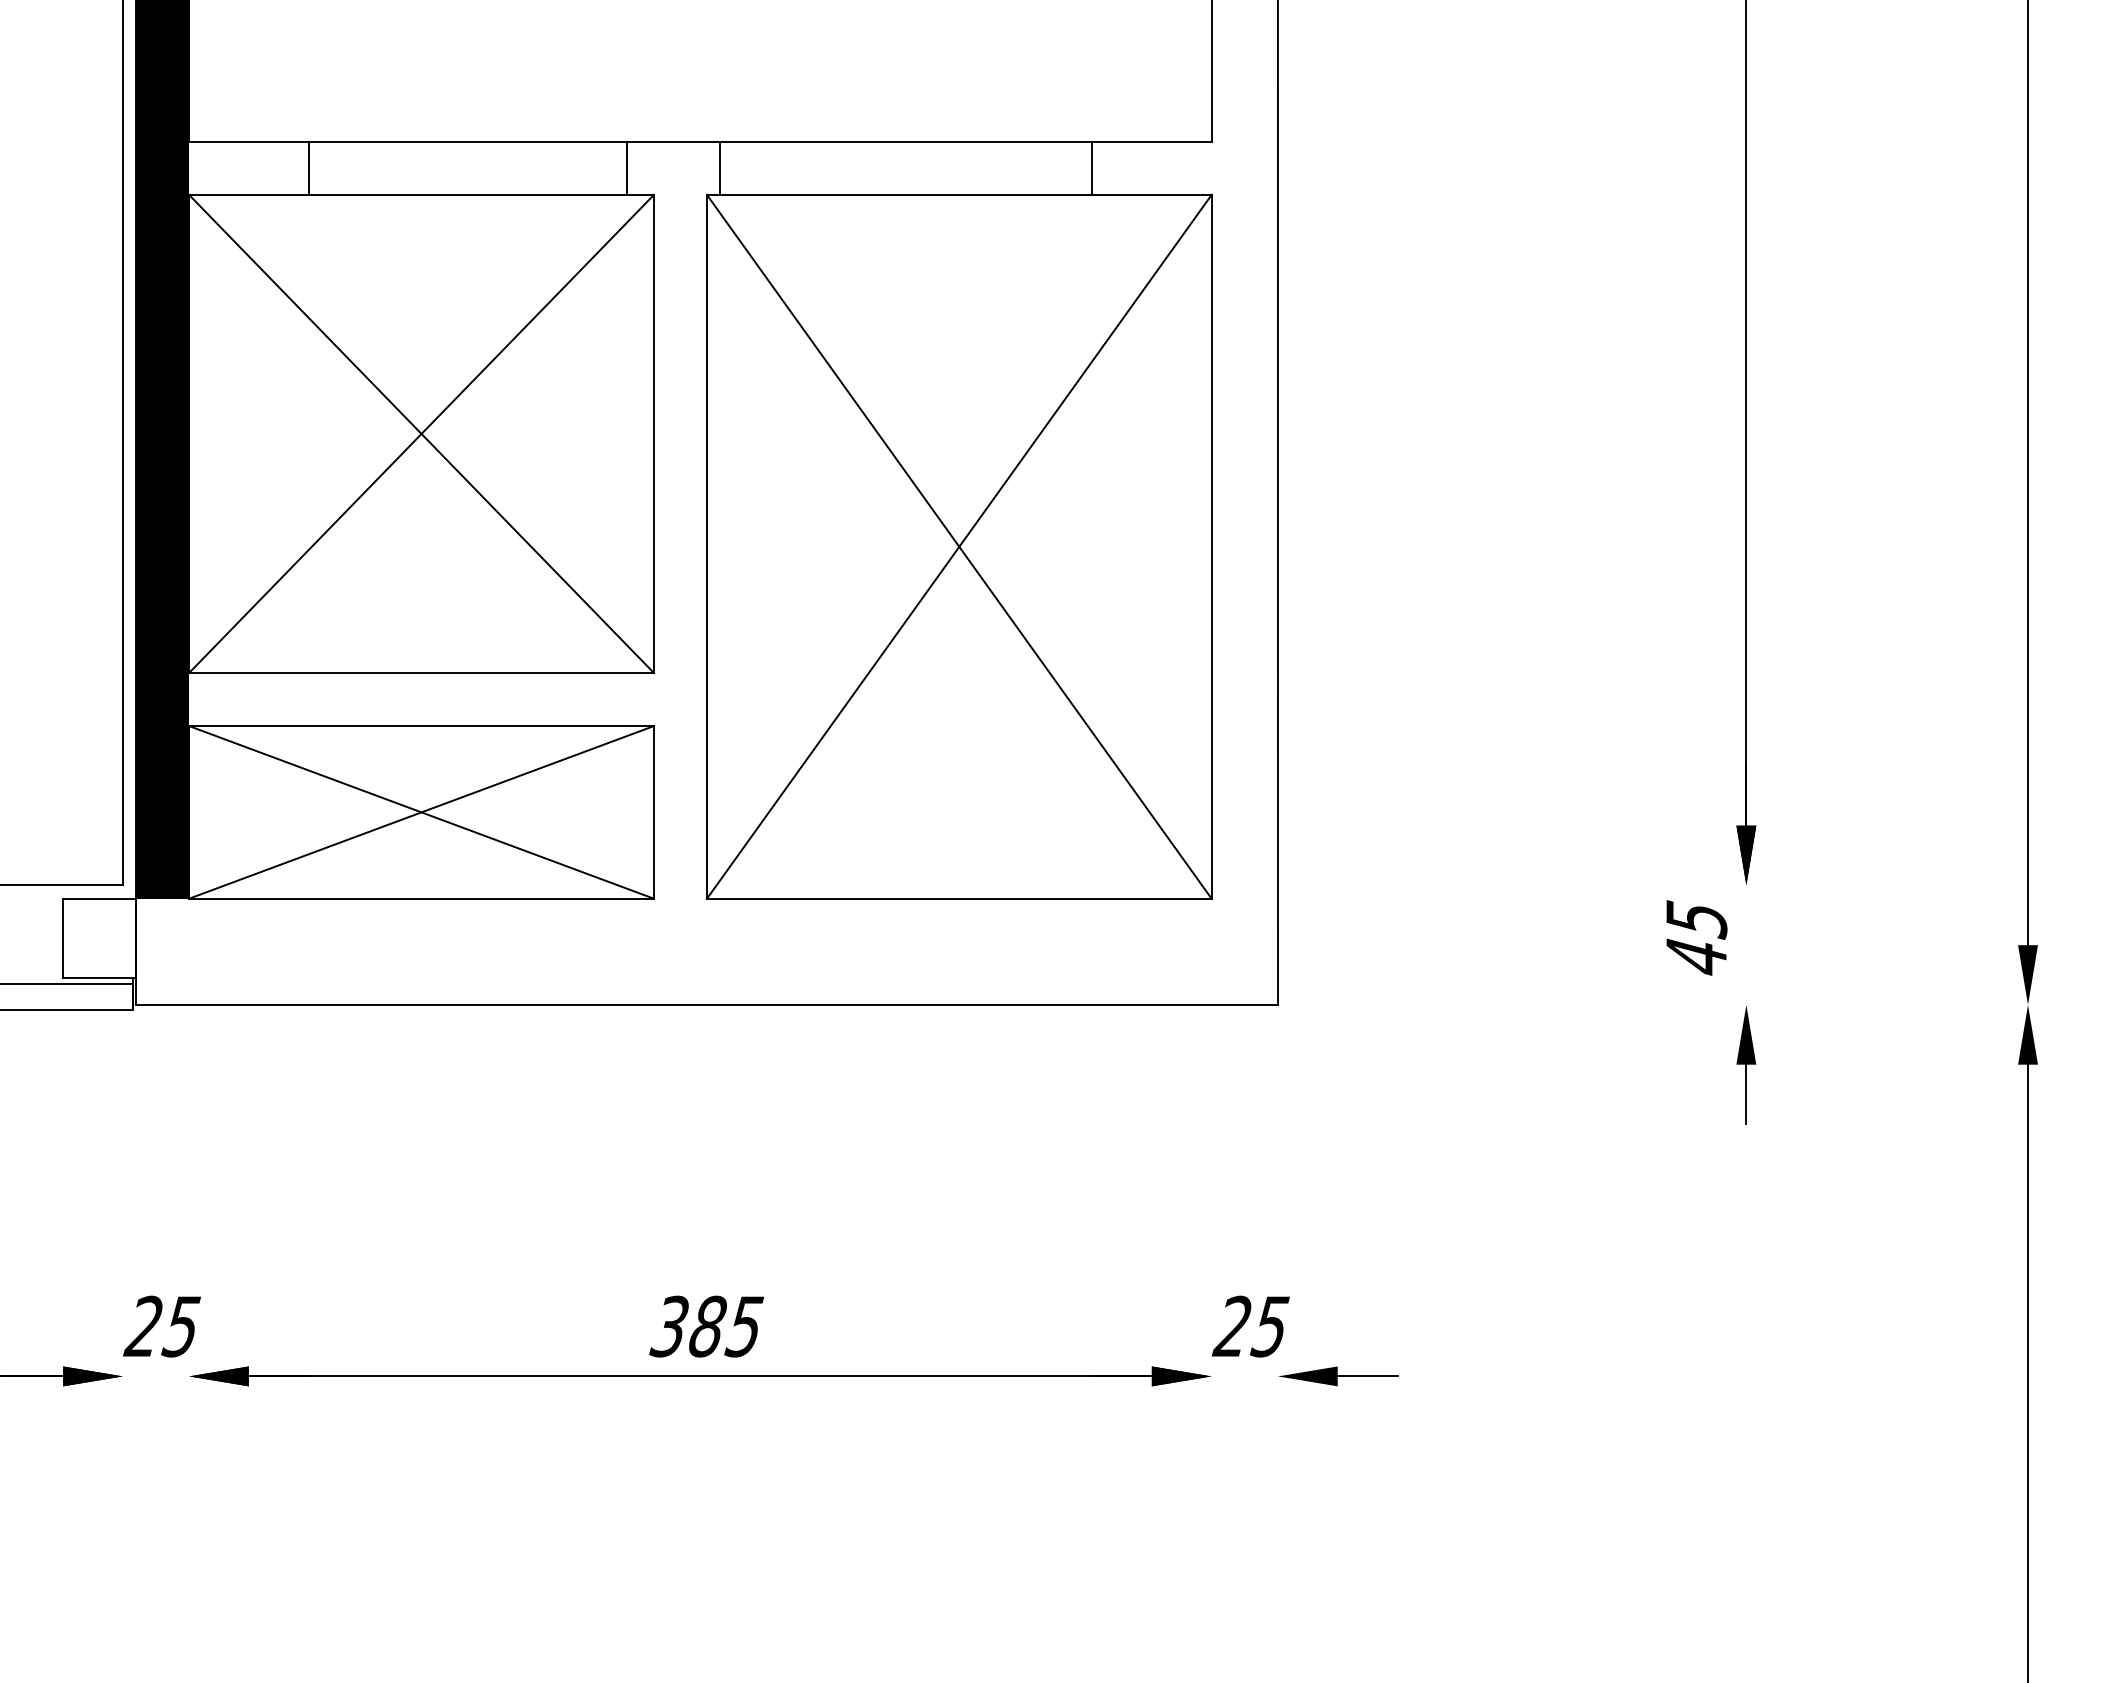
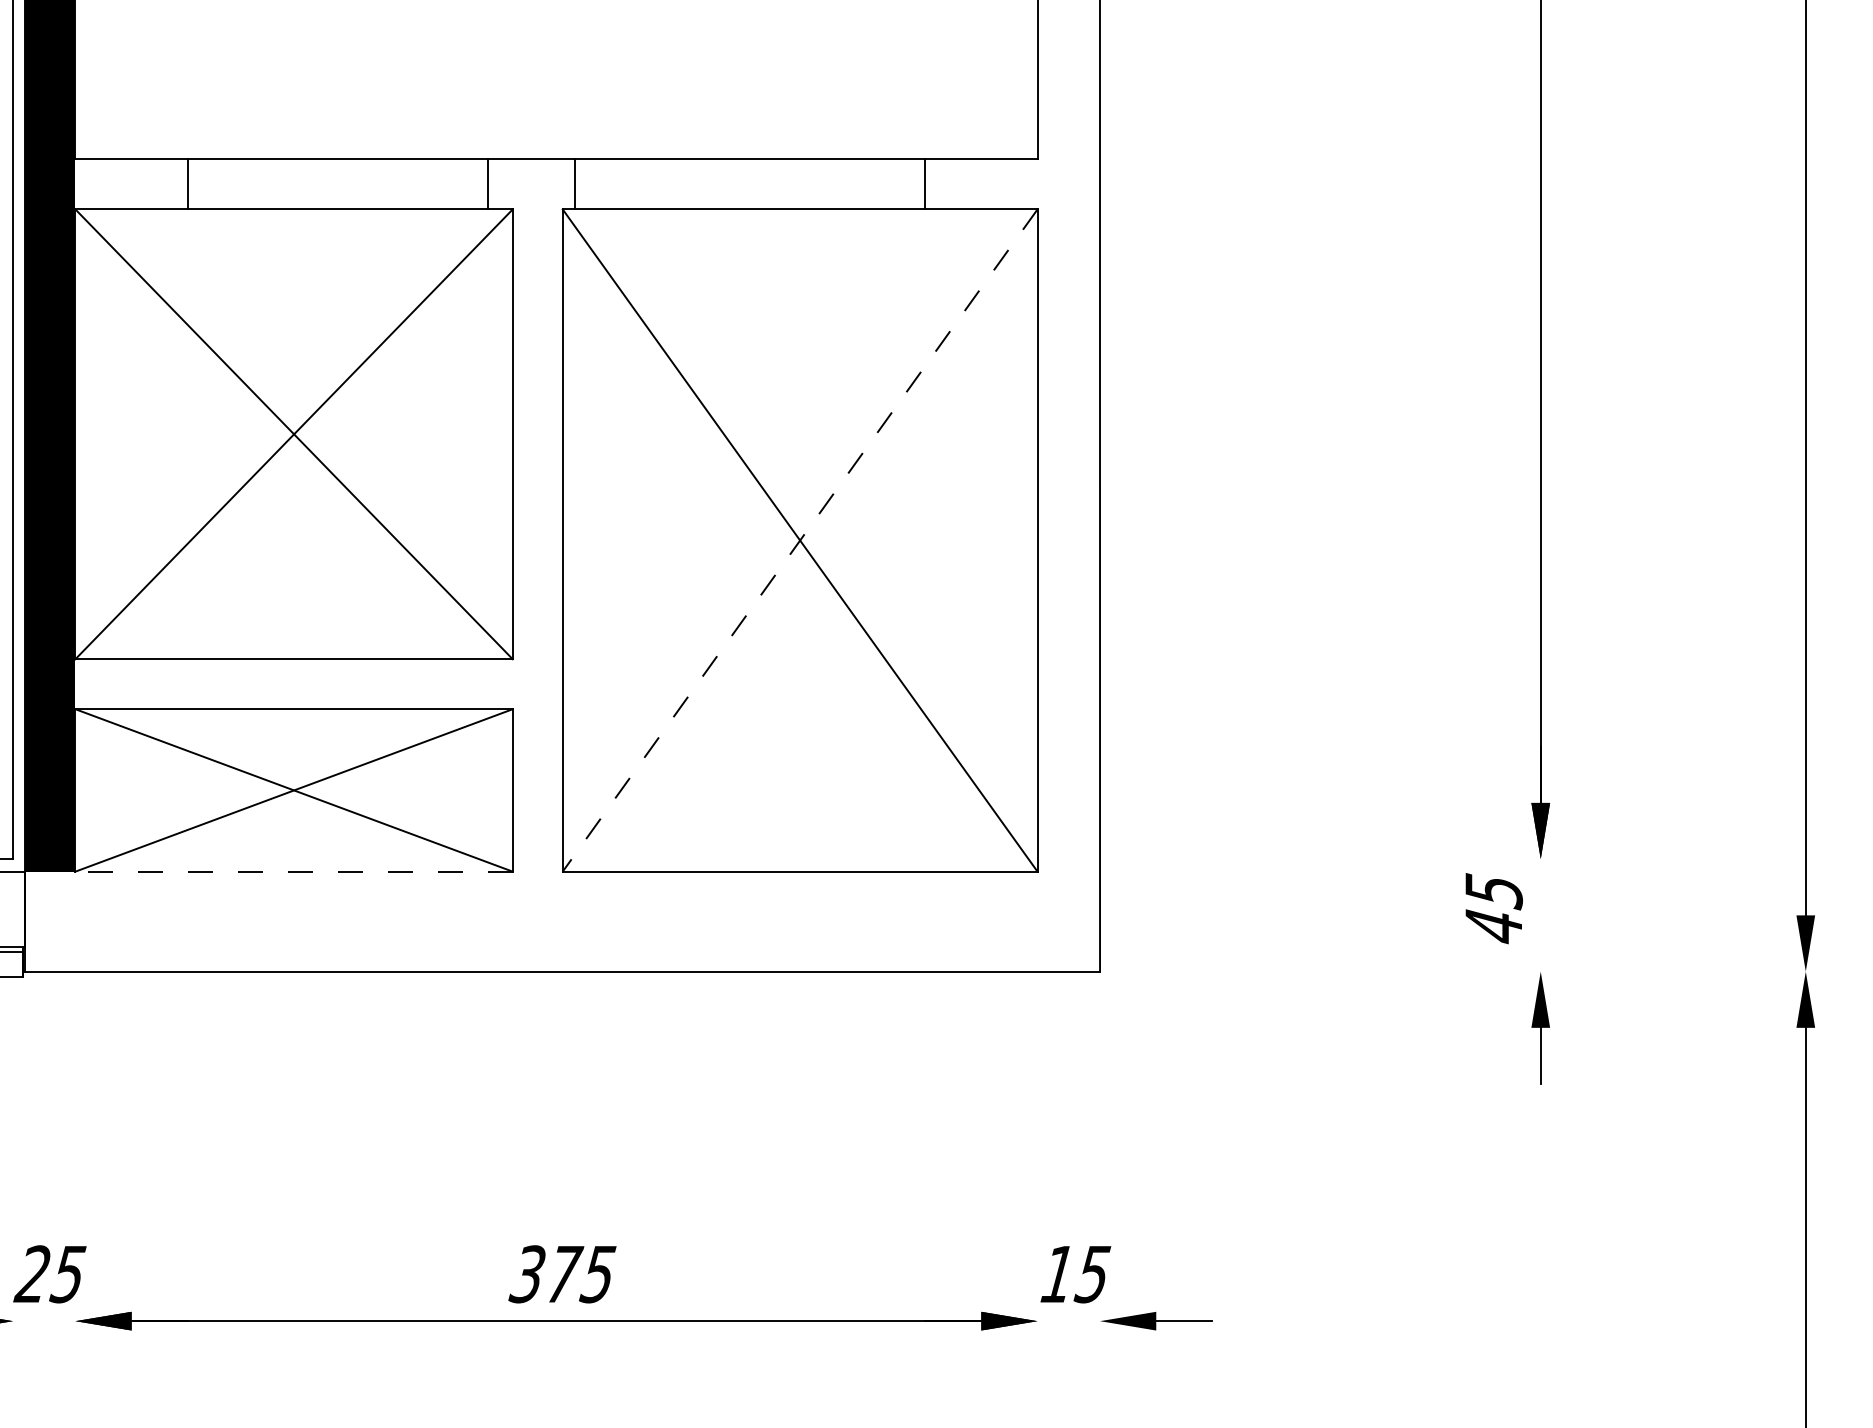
line: (959, 546) -> (800, 540), solid -> dashed
line: (421, 898) -> (294, 871), solid -> dashed
text: (1231, 1325) -> (1056, 1273), 25 -> 15
text: (709, 1326) -> (565, 1274), 385 -> 375

